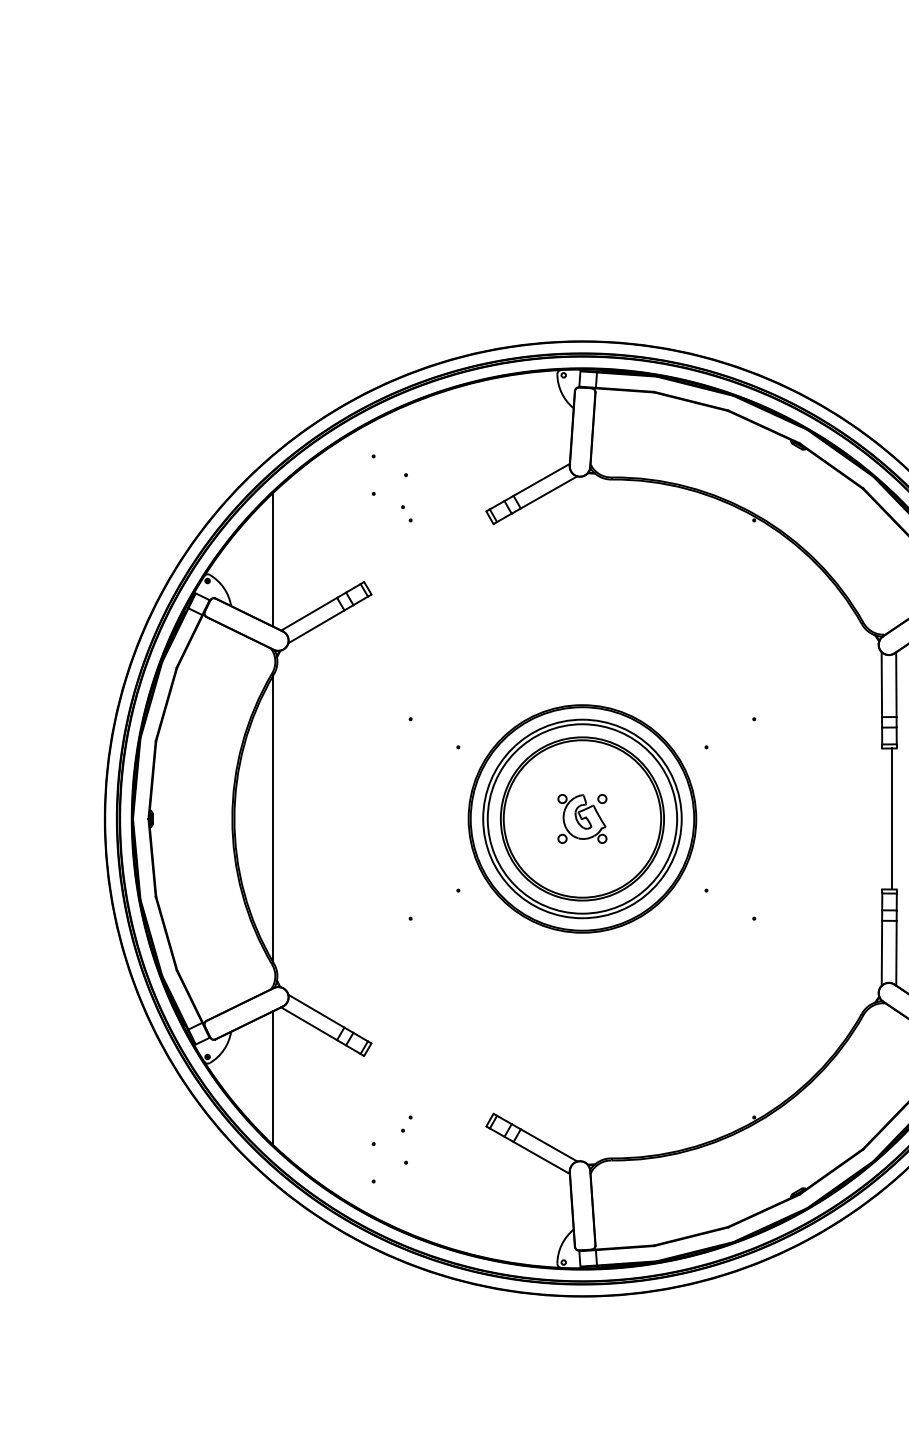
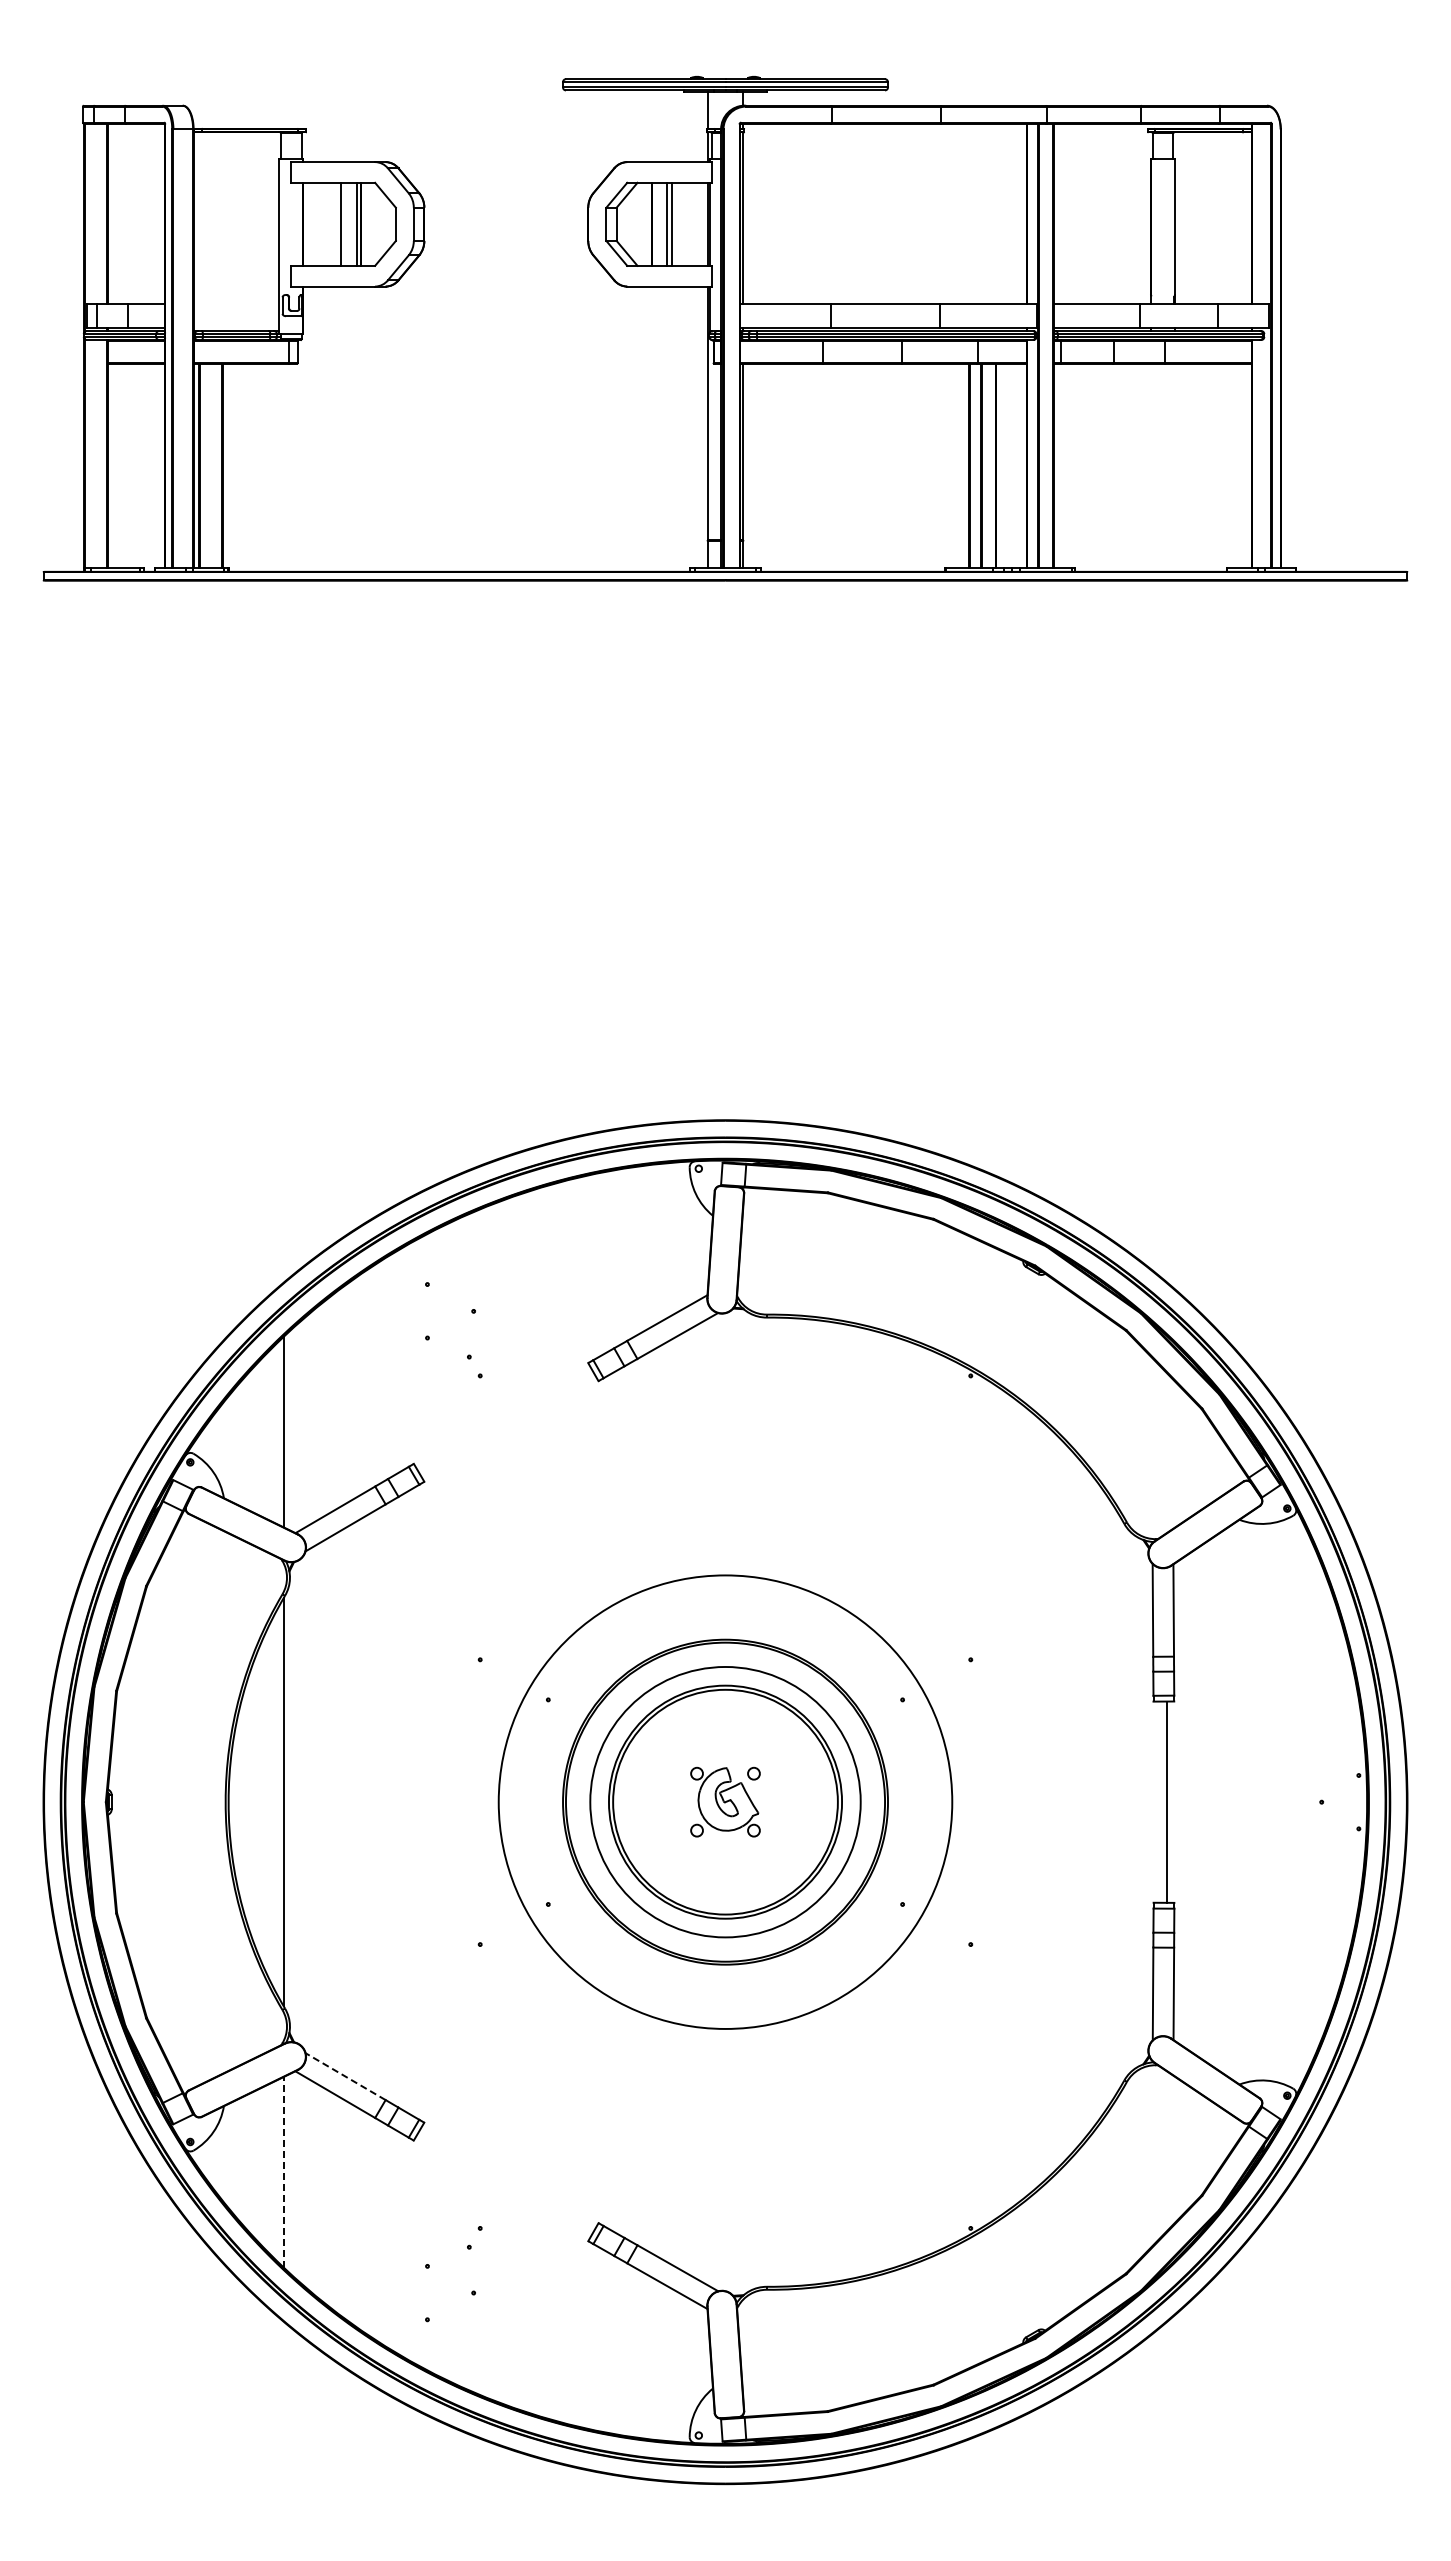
circle: (582, 818) -> (725, 1801), size x1.6
line: (316, 1011) -> (345, 2076), solid -> dashed
line: (272, 1077) -> (283, 2171), solid -> dashed

